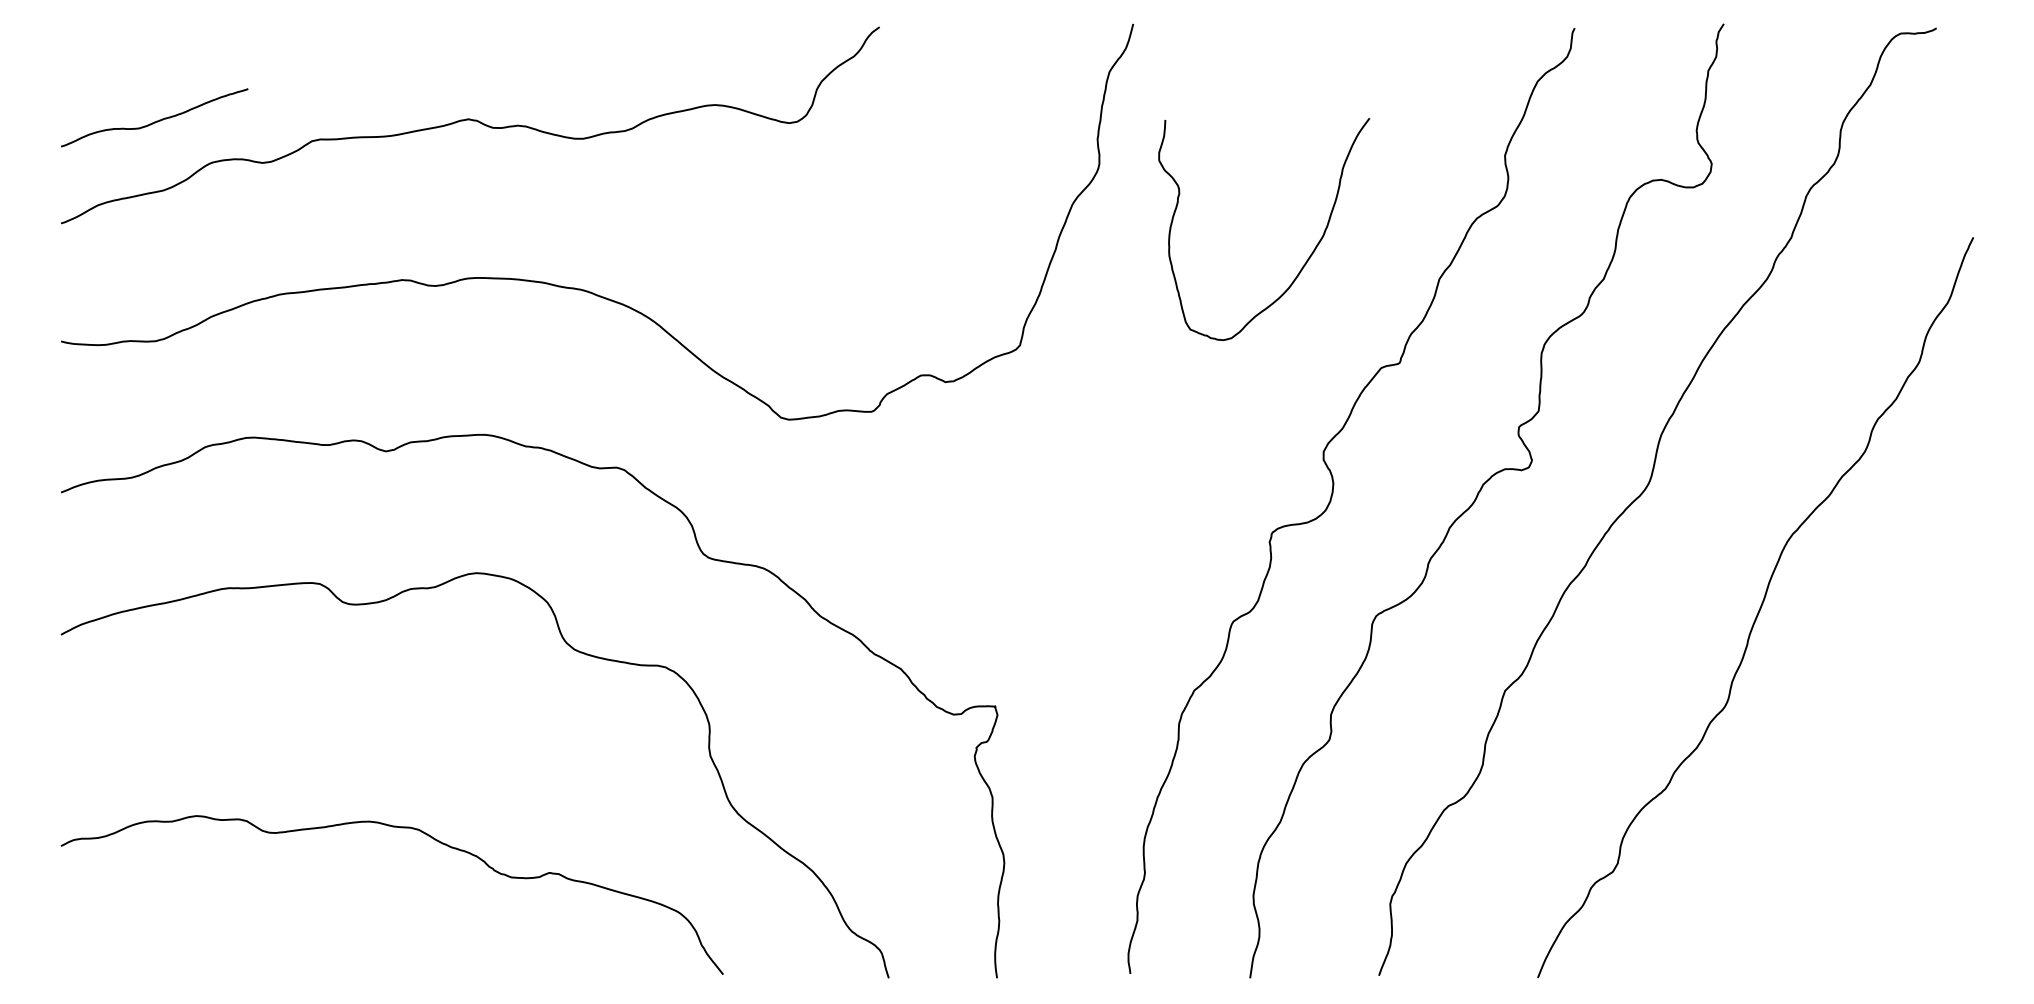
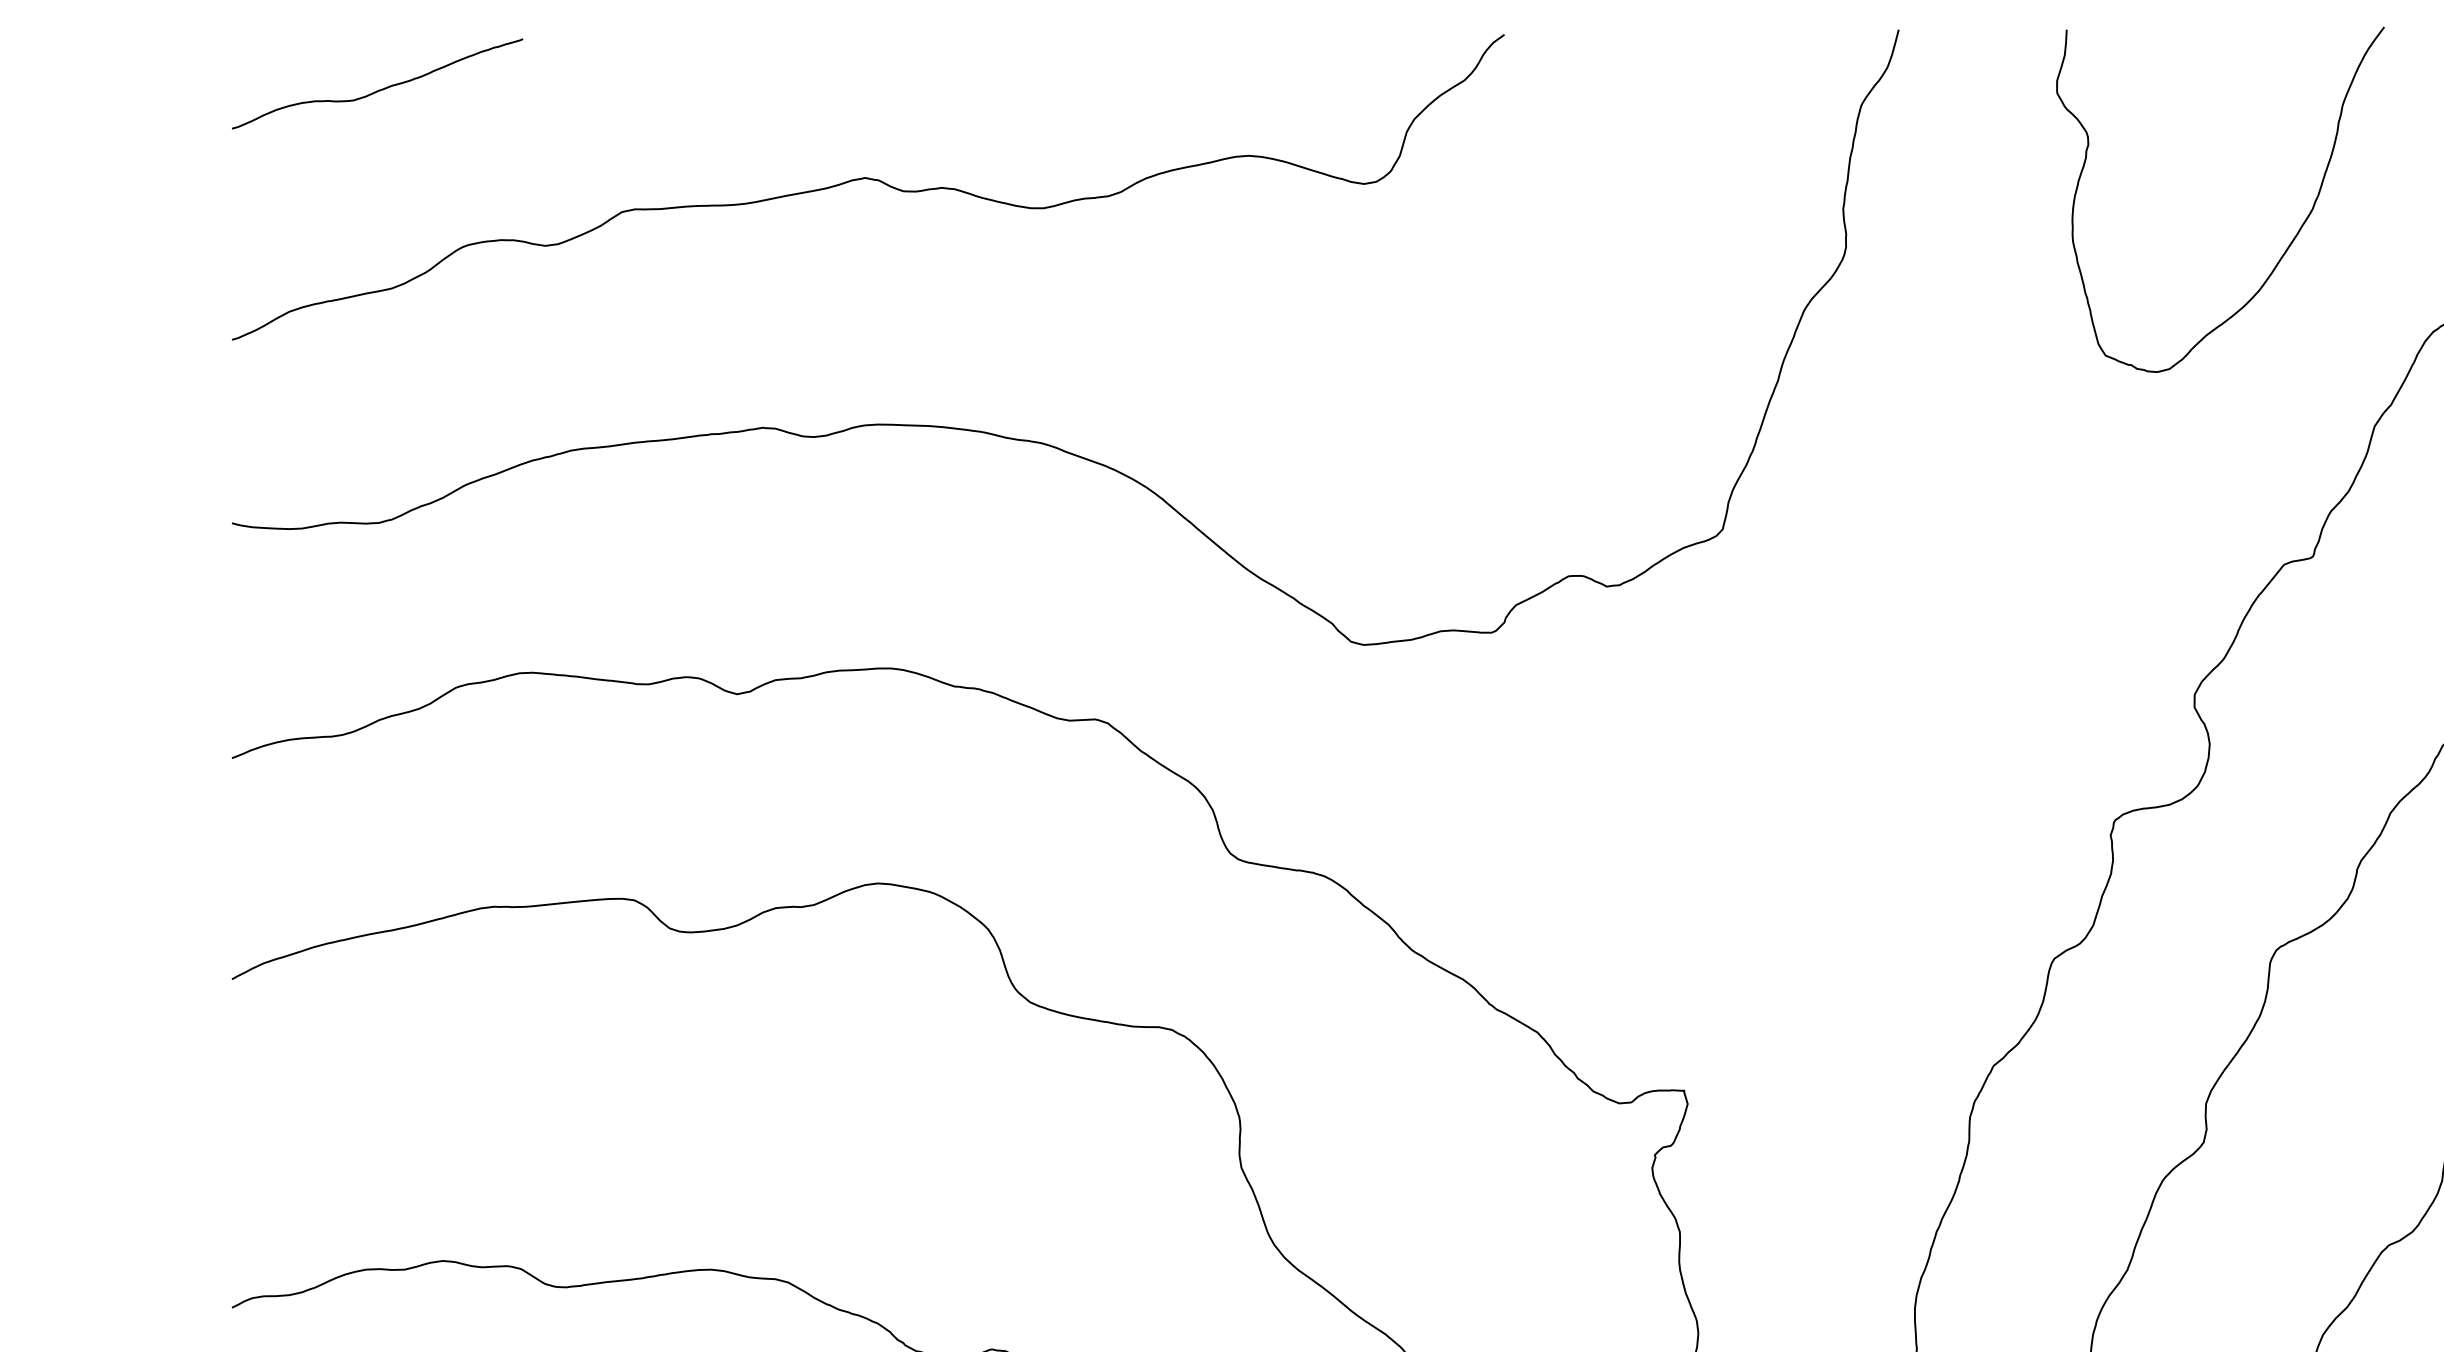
curve: (156, 120) -> (380, 88), moved
curve: (1308, 257) -> (2289, 243), moved

